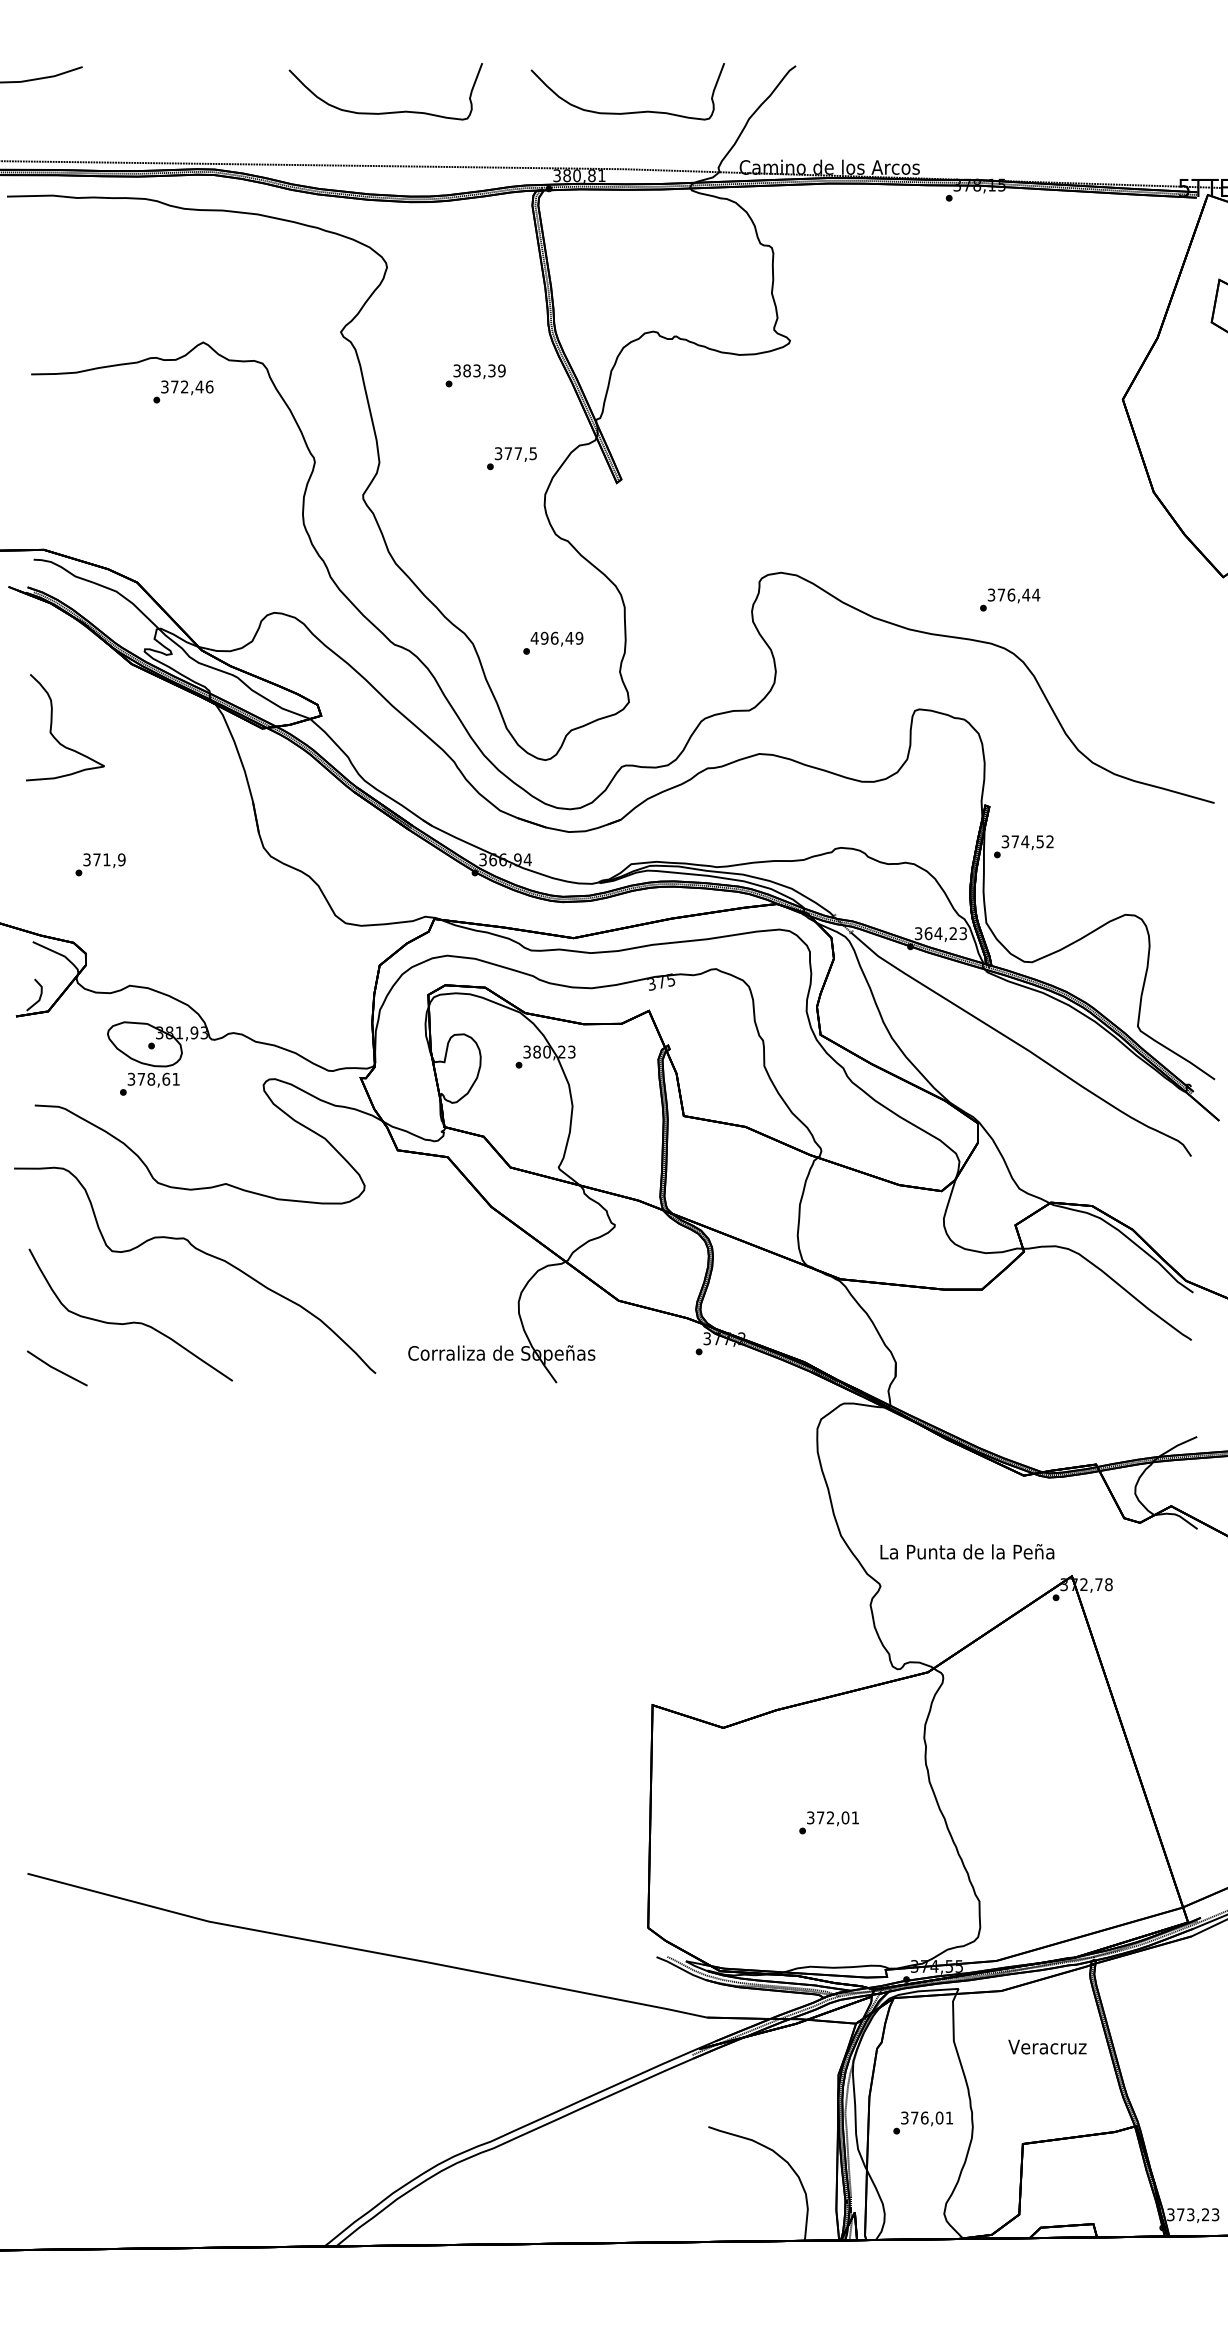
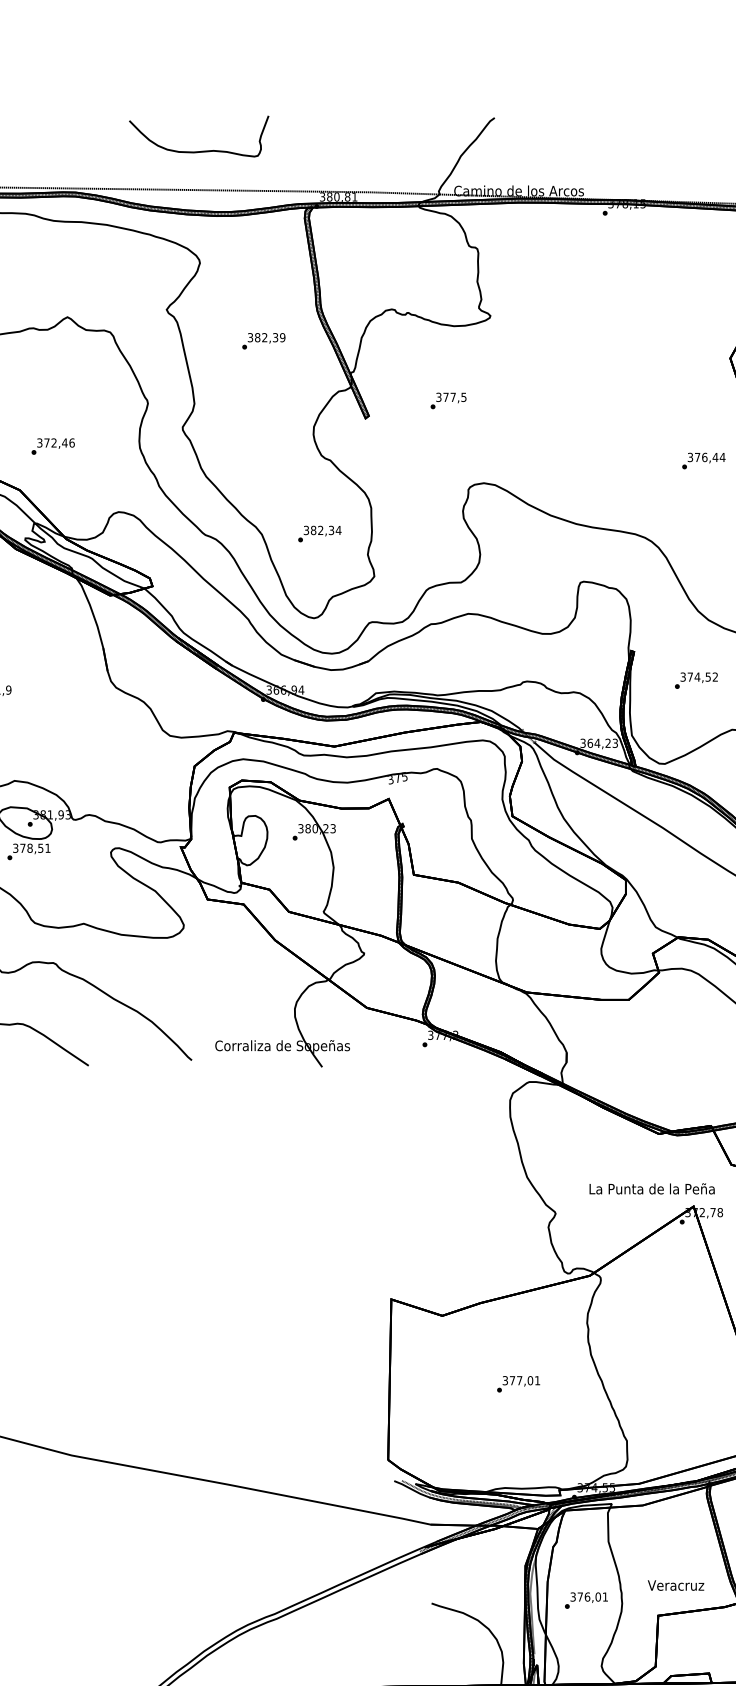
curve: (627, 112) -> (373, 151), removed
text: (476, 370) -> (264, 337), 383,39 -> 382,39
text: (183, 391) -> (53, 446), moved
text: (511, 458) -> (448, 400), moved
text: (1010, 599) -> (704, 460), moved
text: (556, 637) -> (322, 529), 496,49 -> 382,34
text: (1023, 846) -> (696, 680), moved
text: (166, 1078) -> (40, 847), 378,61 -> 378,51
text: (967, 1551) -> (652, 1188), moved
text: (830, 1817) -> (519, 1380), 372,01 -> 377,01
text: (1047, 2046) -> (676, 1585), moved

